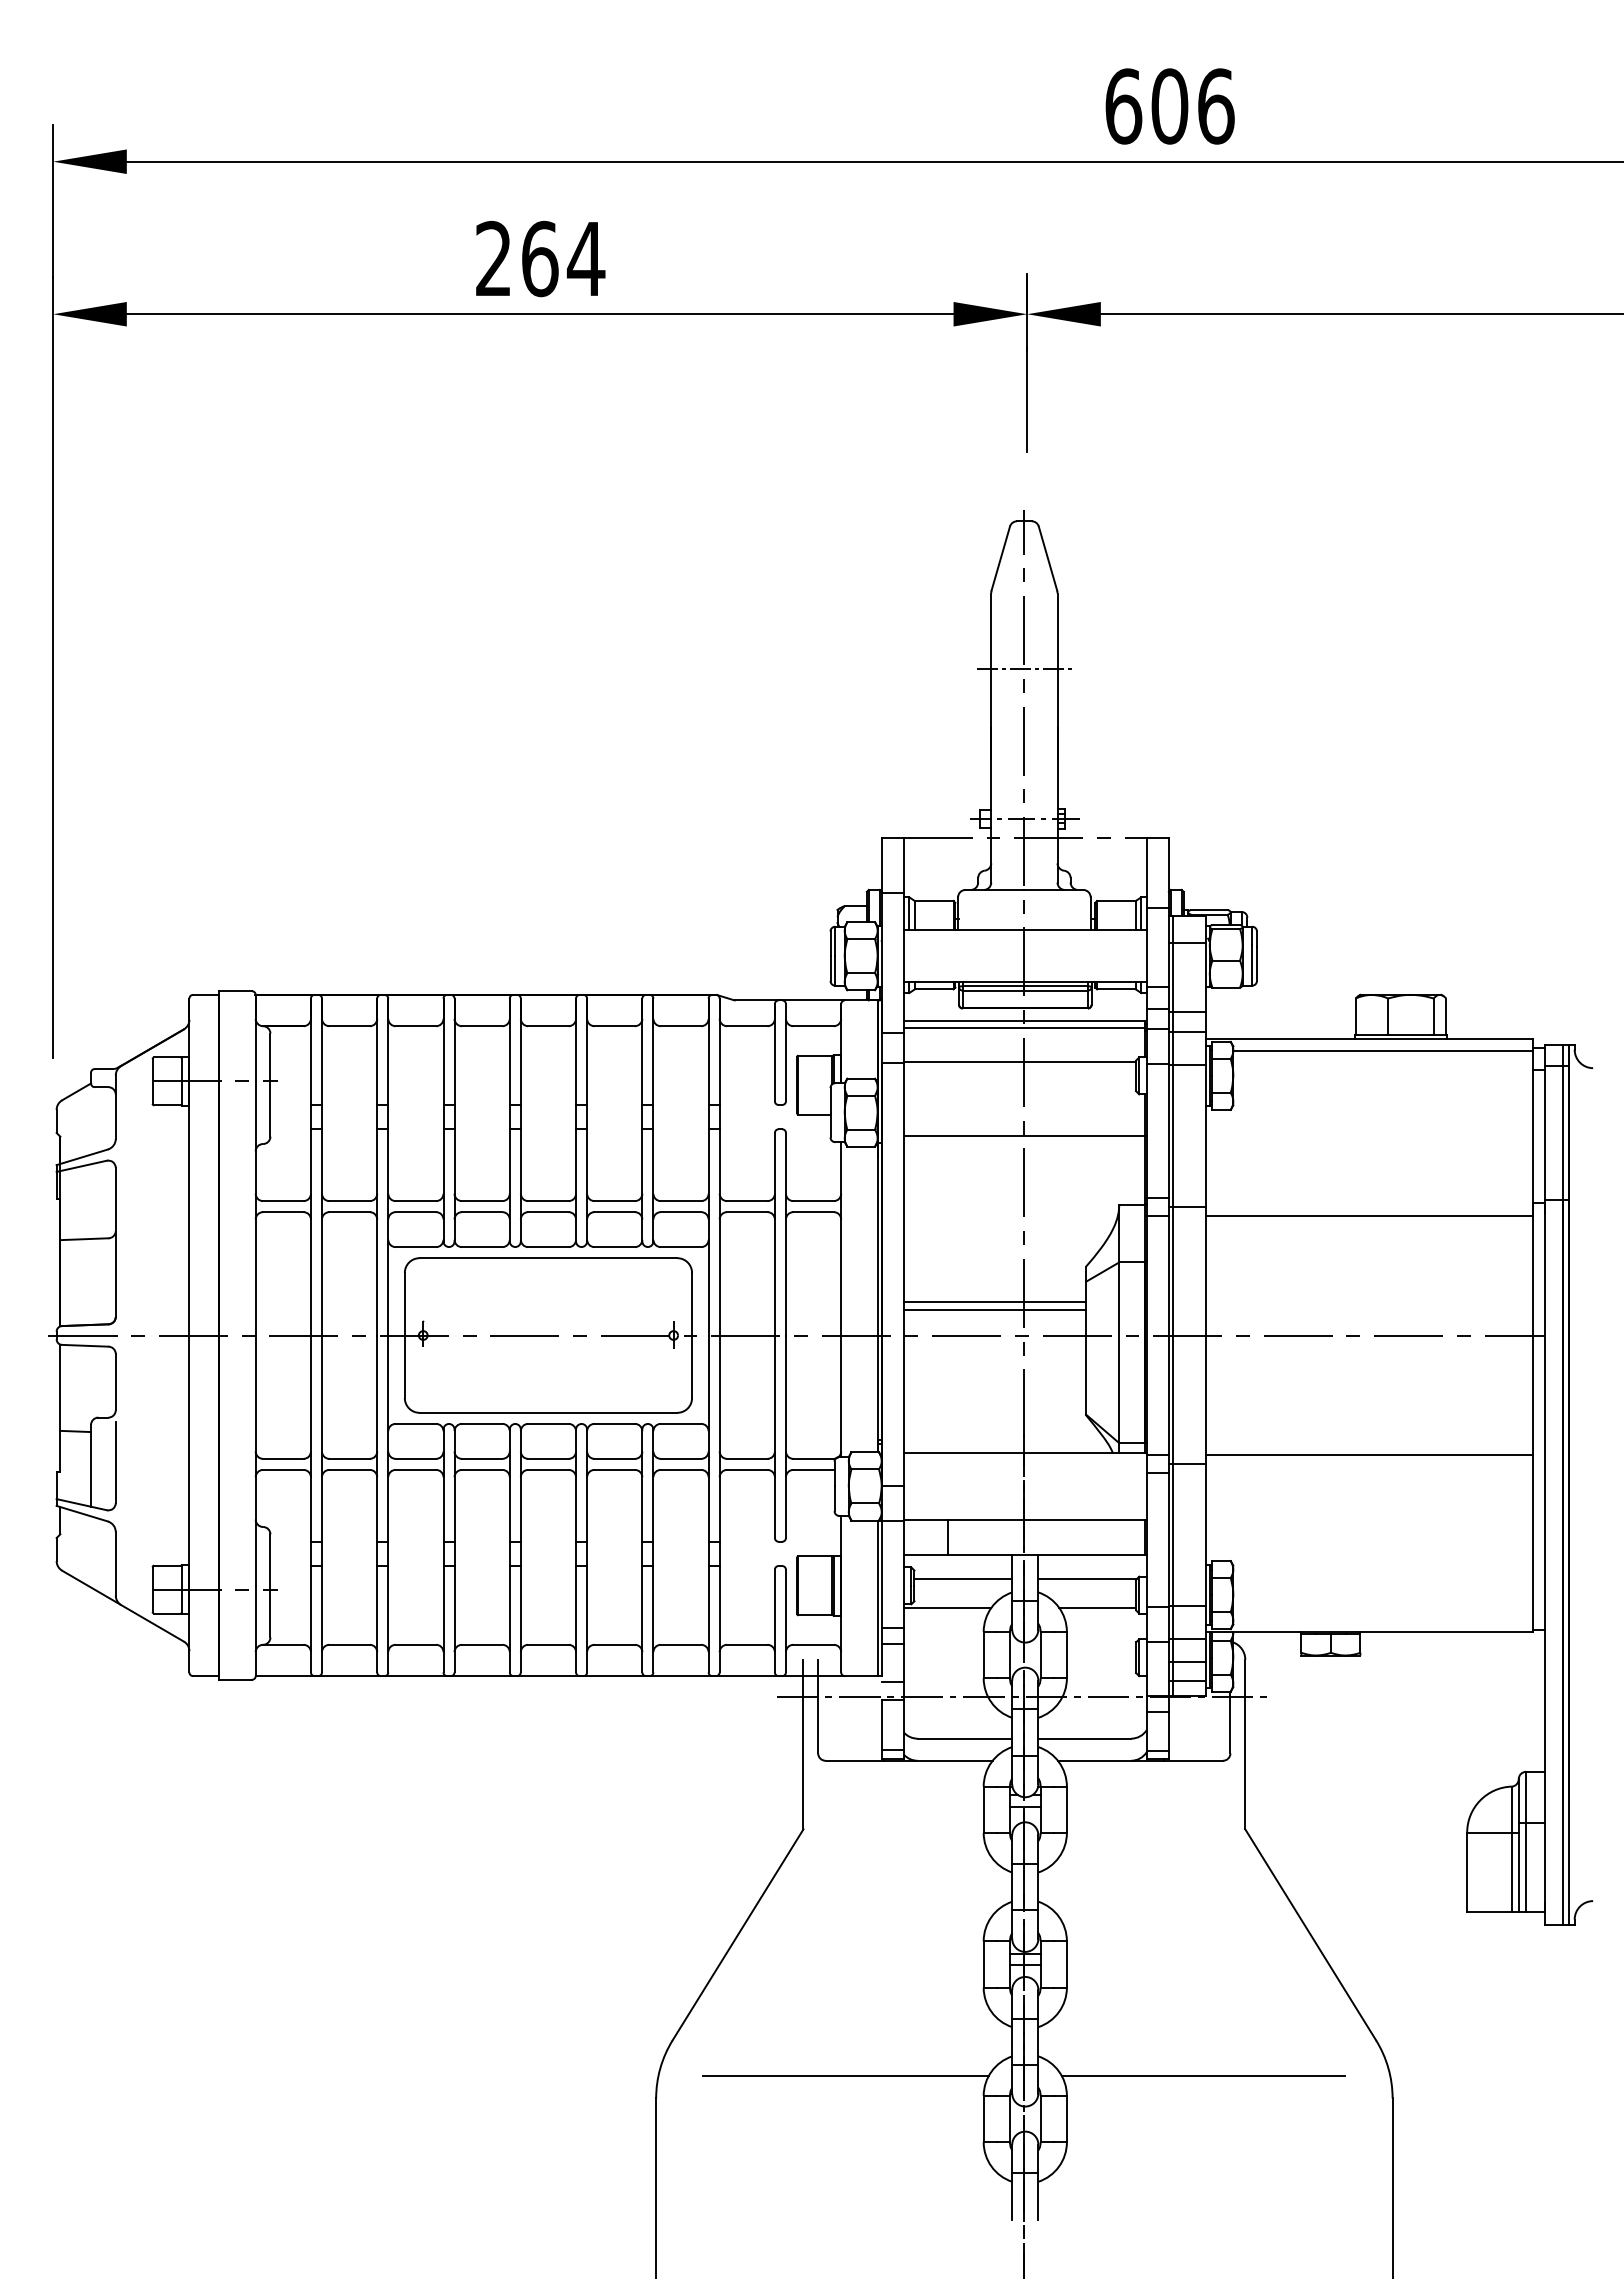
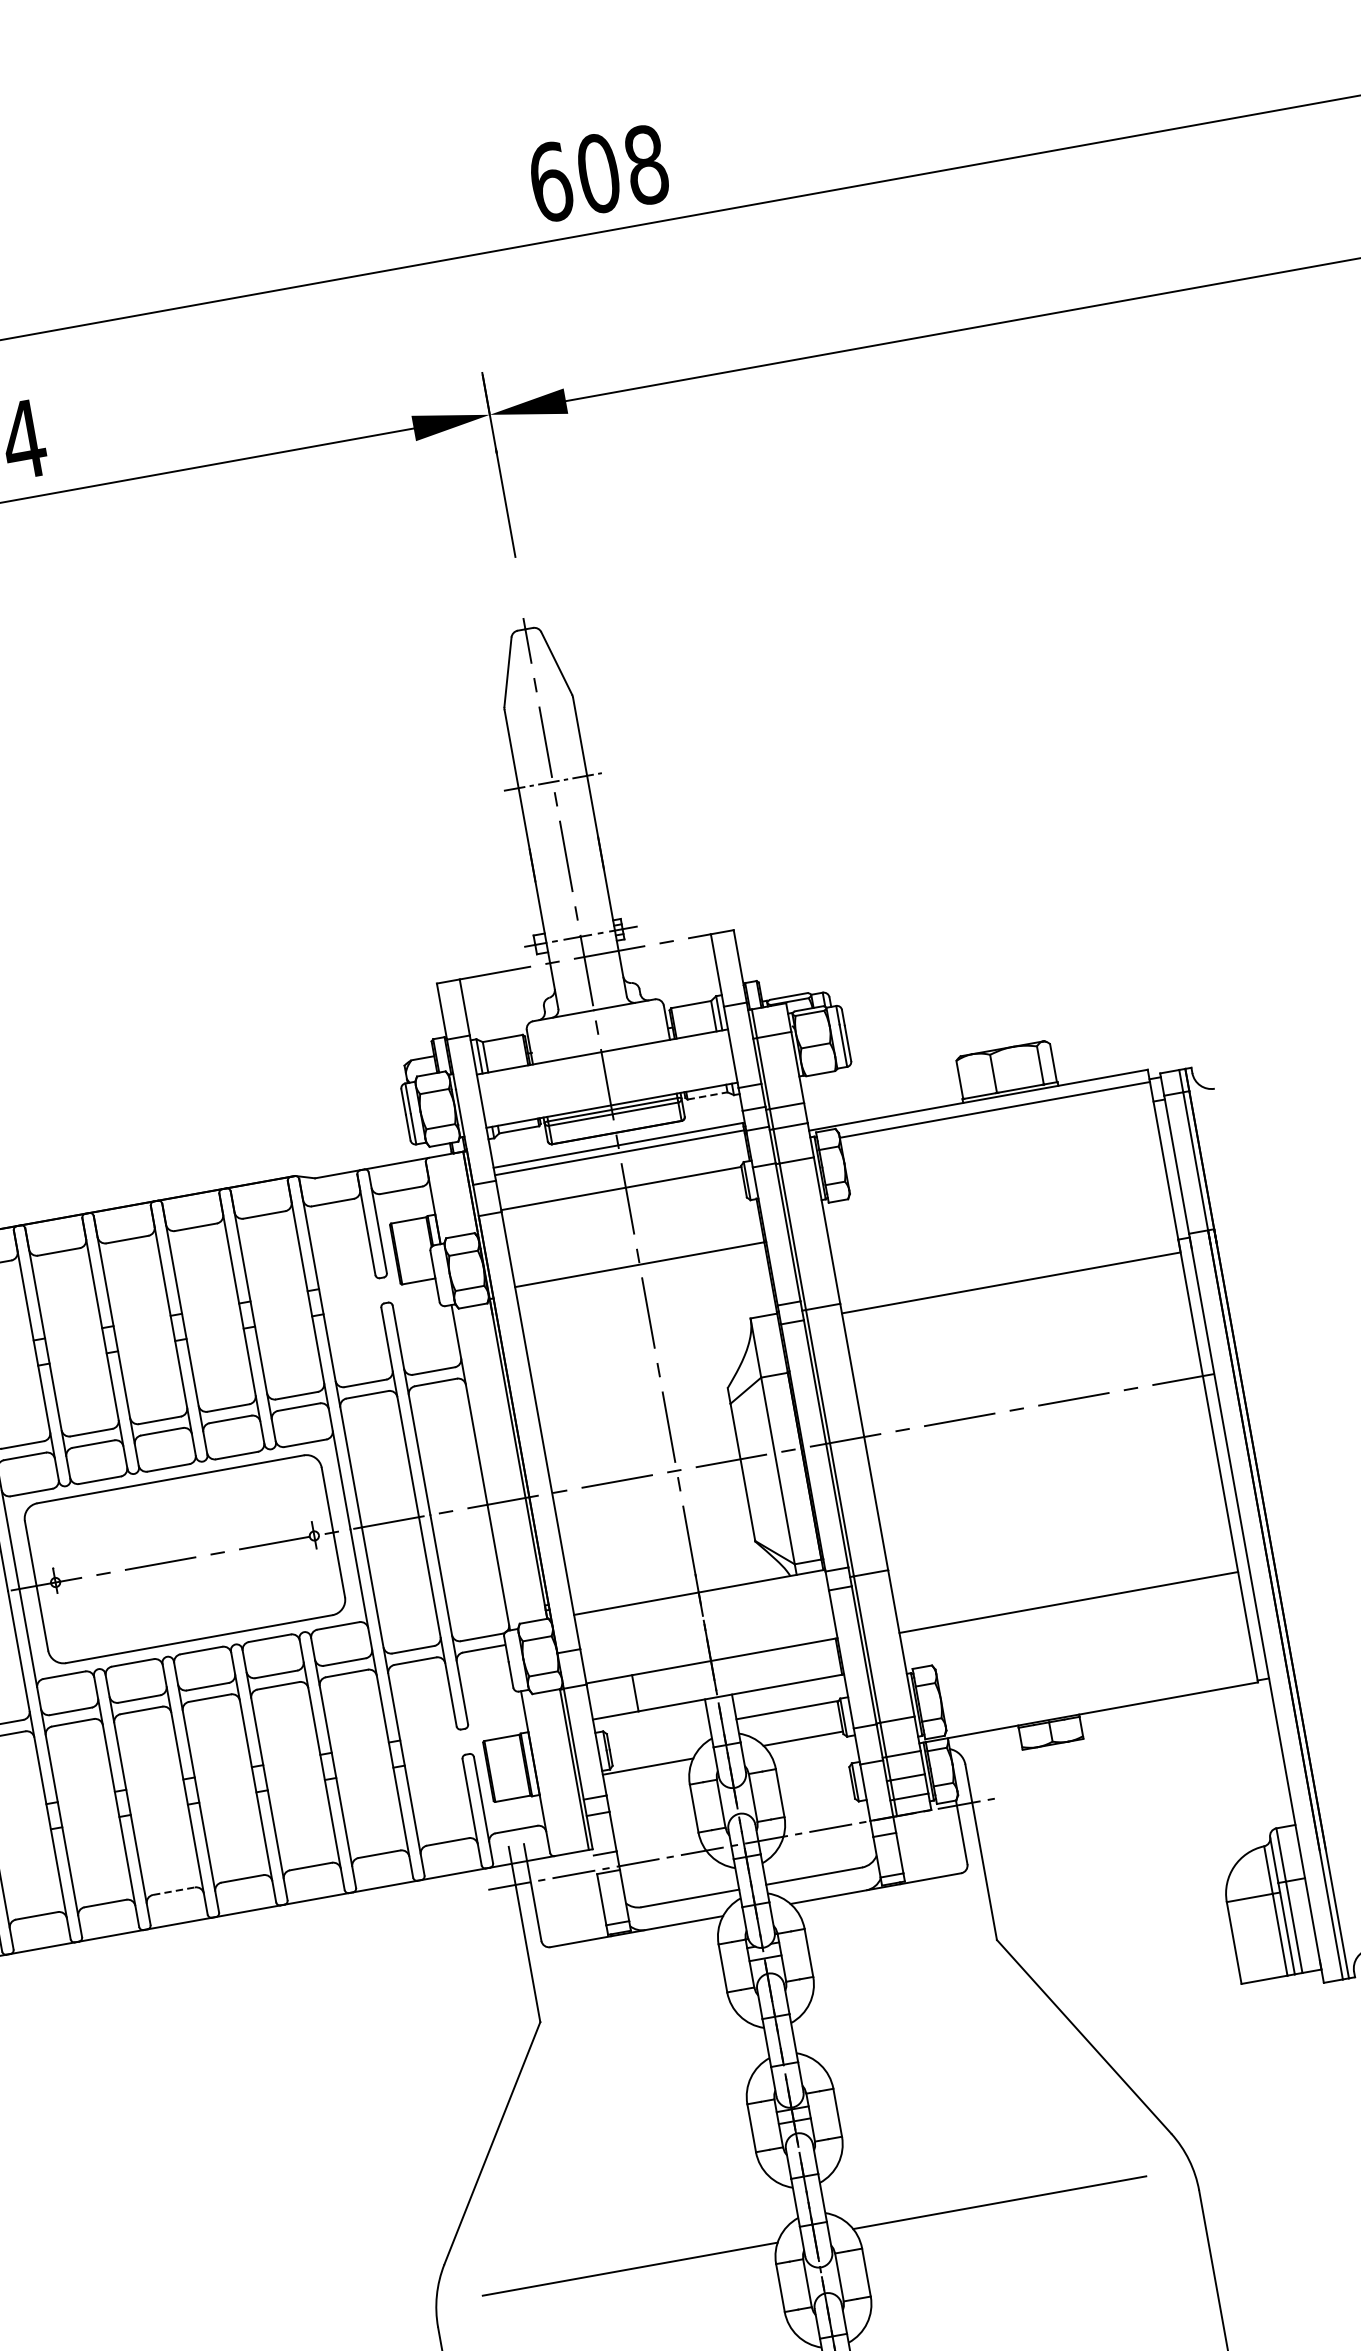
text: (1216, 106) -> (646, 164), 606 -> 608
line: (1116, 989) -> (707, 1096), solid -> dashed
line: (994, 1302) -> (639, 1442), removed
line: (994, 1310) -> (641, 1450), removed
line: (1369, 1455) -> (1068, 1602), moved
line: (963, 1578) -> (659, 1733), removed
line: (482, 1644) -> (174, 1890), solid -> dashed

